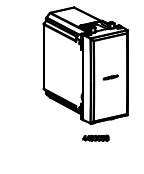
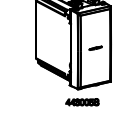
part: (95, 137) -> (82, 101), size x1.43

